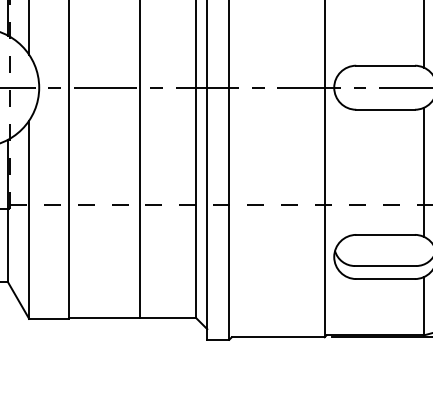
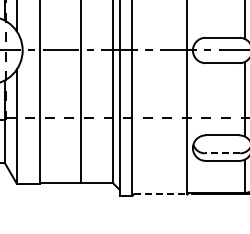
line: (385, 266) -> (222, 153), solid -> dashed
line: (278, 337) -> (160, 194), solid -> dashed

